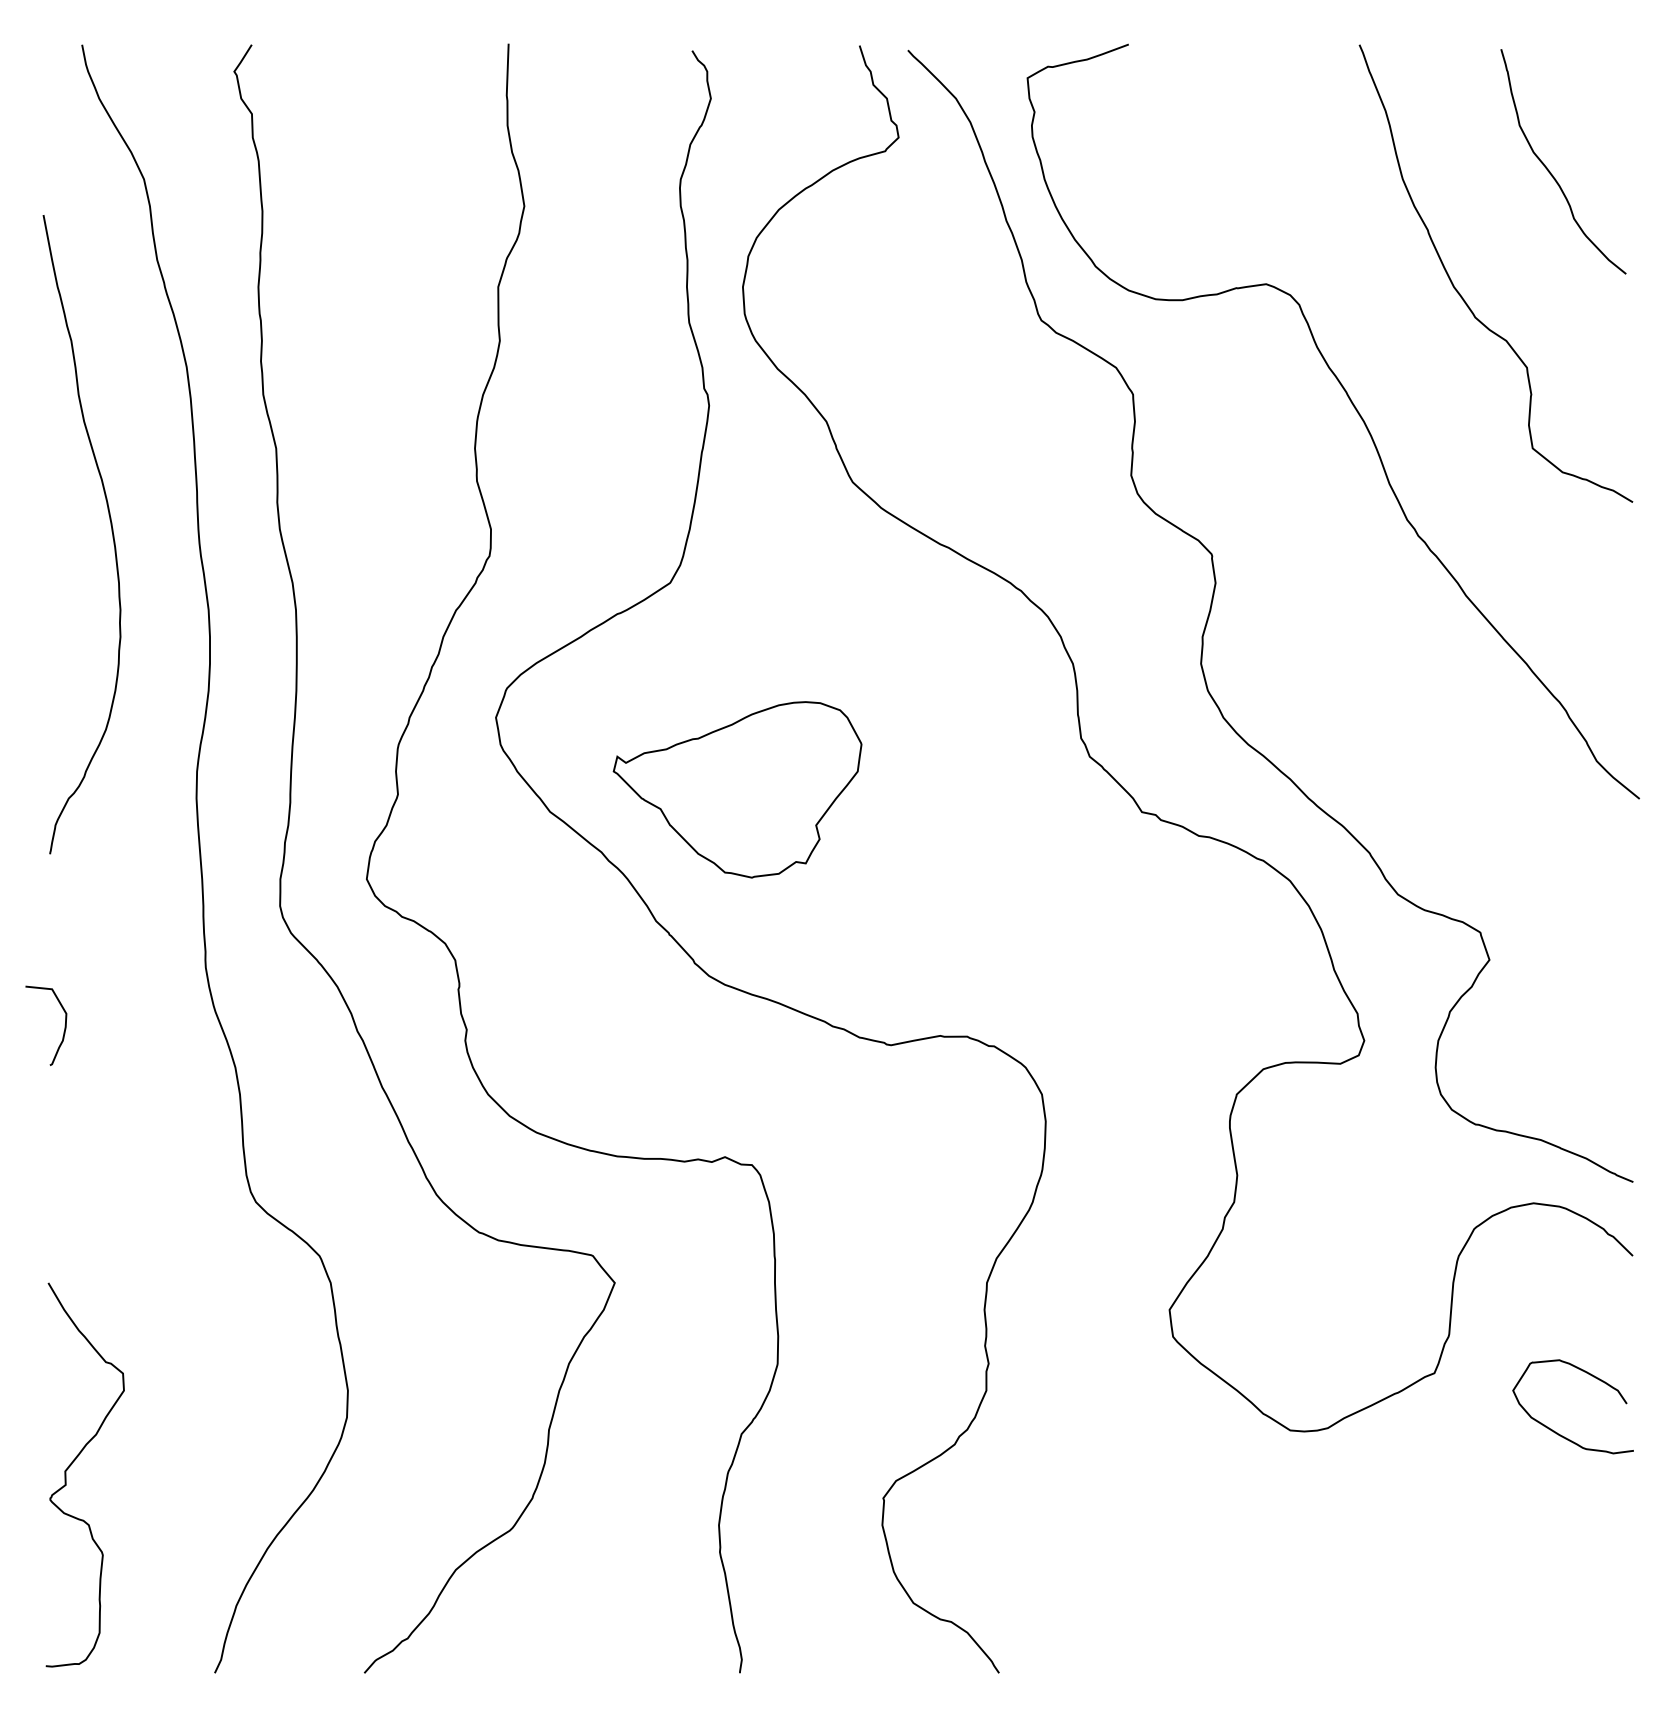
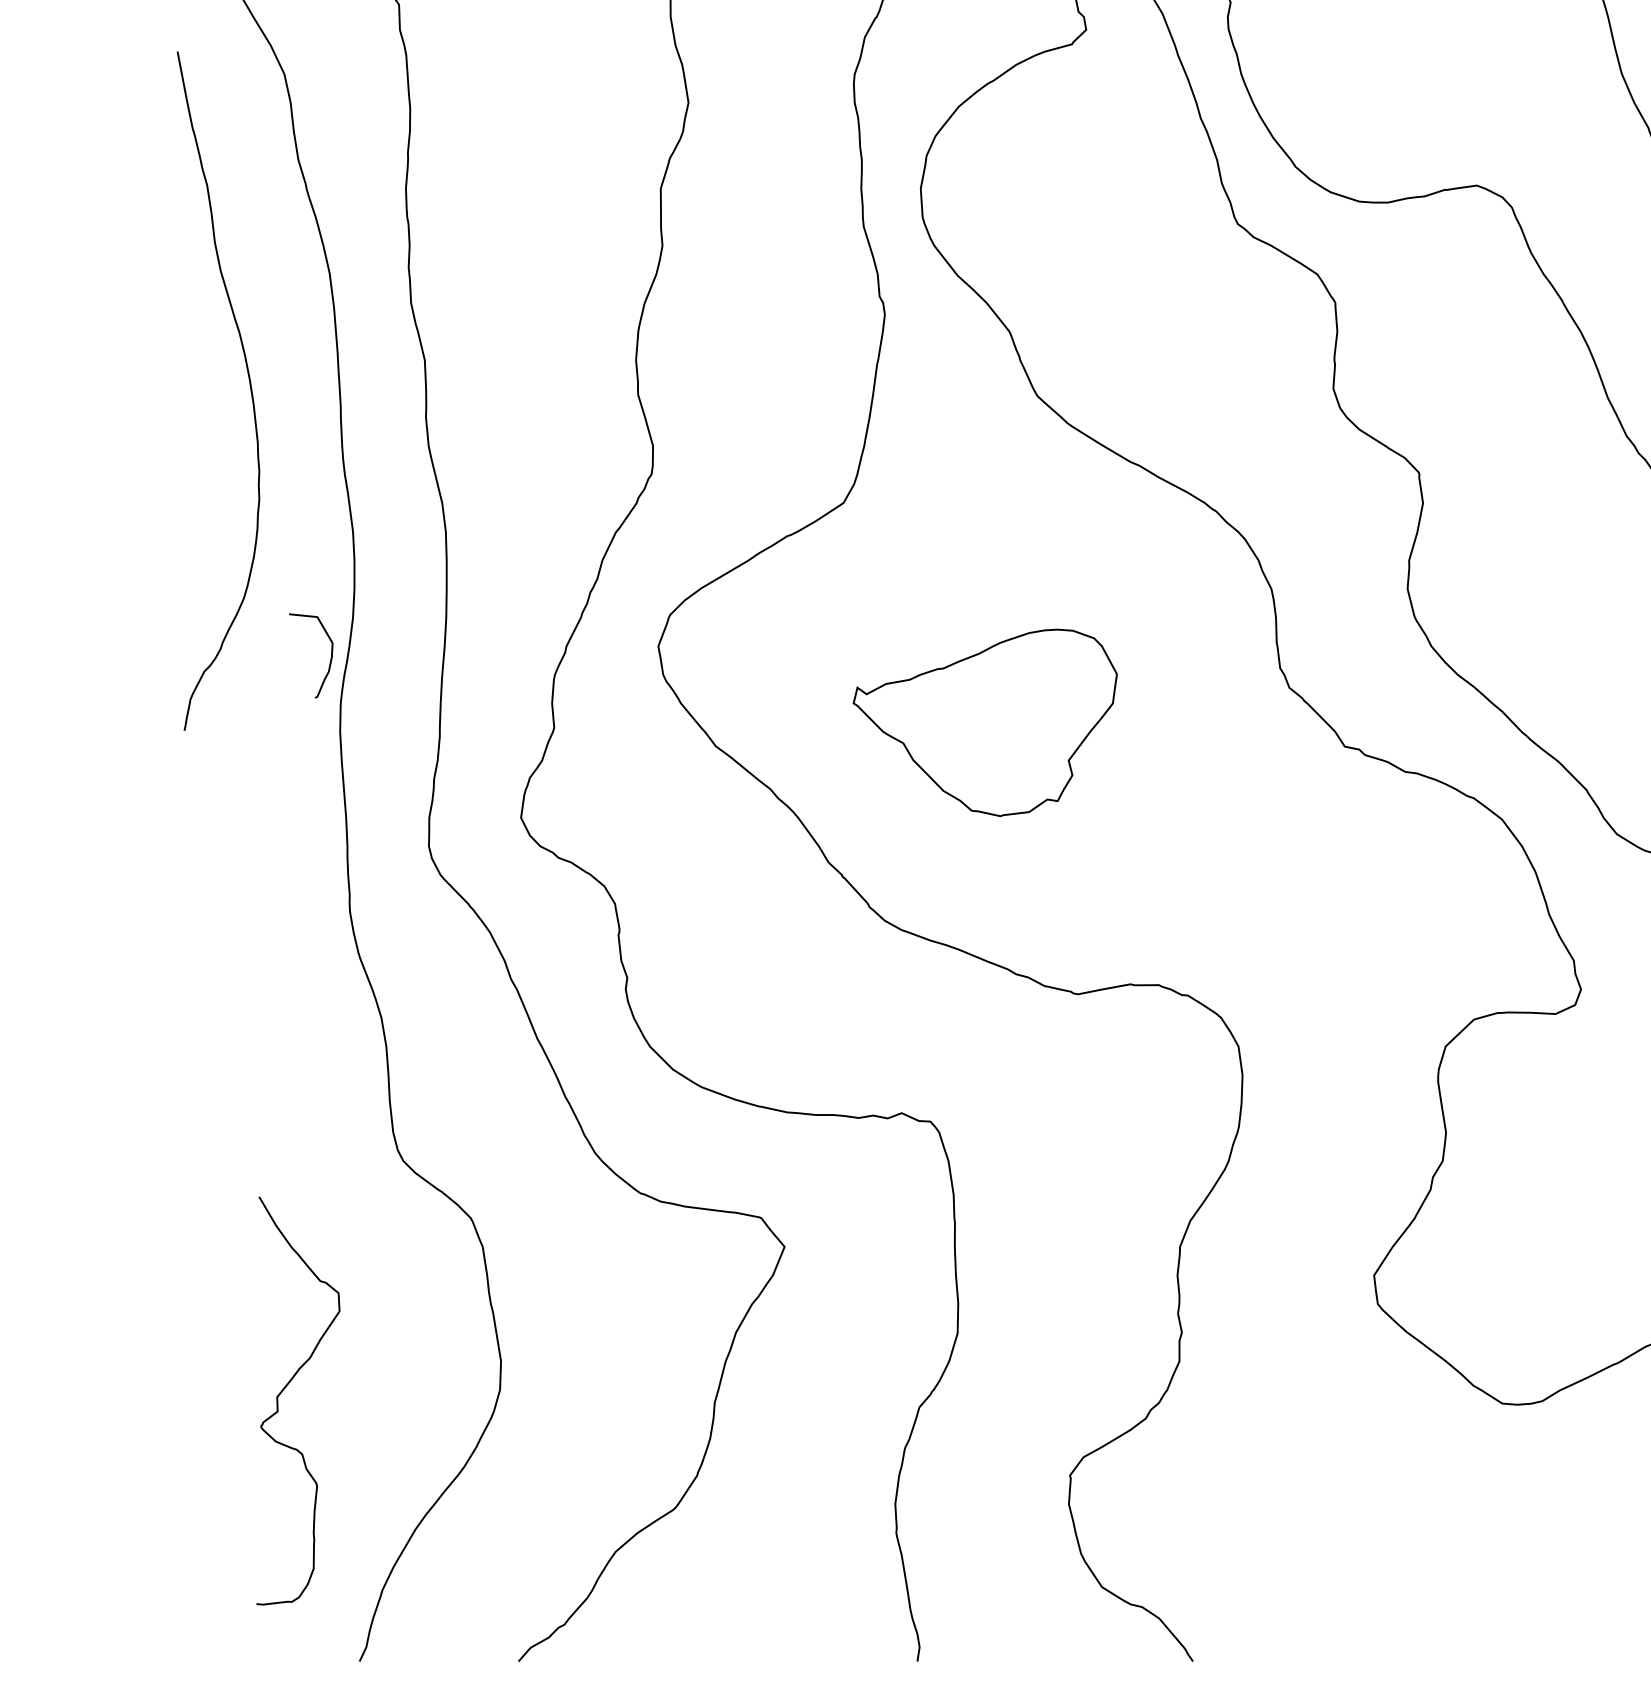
curve: (111, 531) -> (249, 387), moved
part: (737, 789) -> (985, 722), moved
curve: (64, 1025) -> (330, 655), moved
curve: (72, 1464) -> (284, 1389), moved

